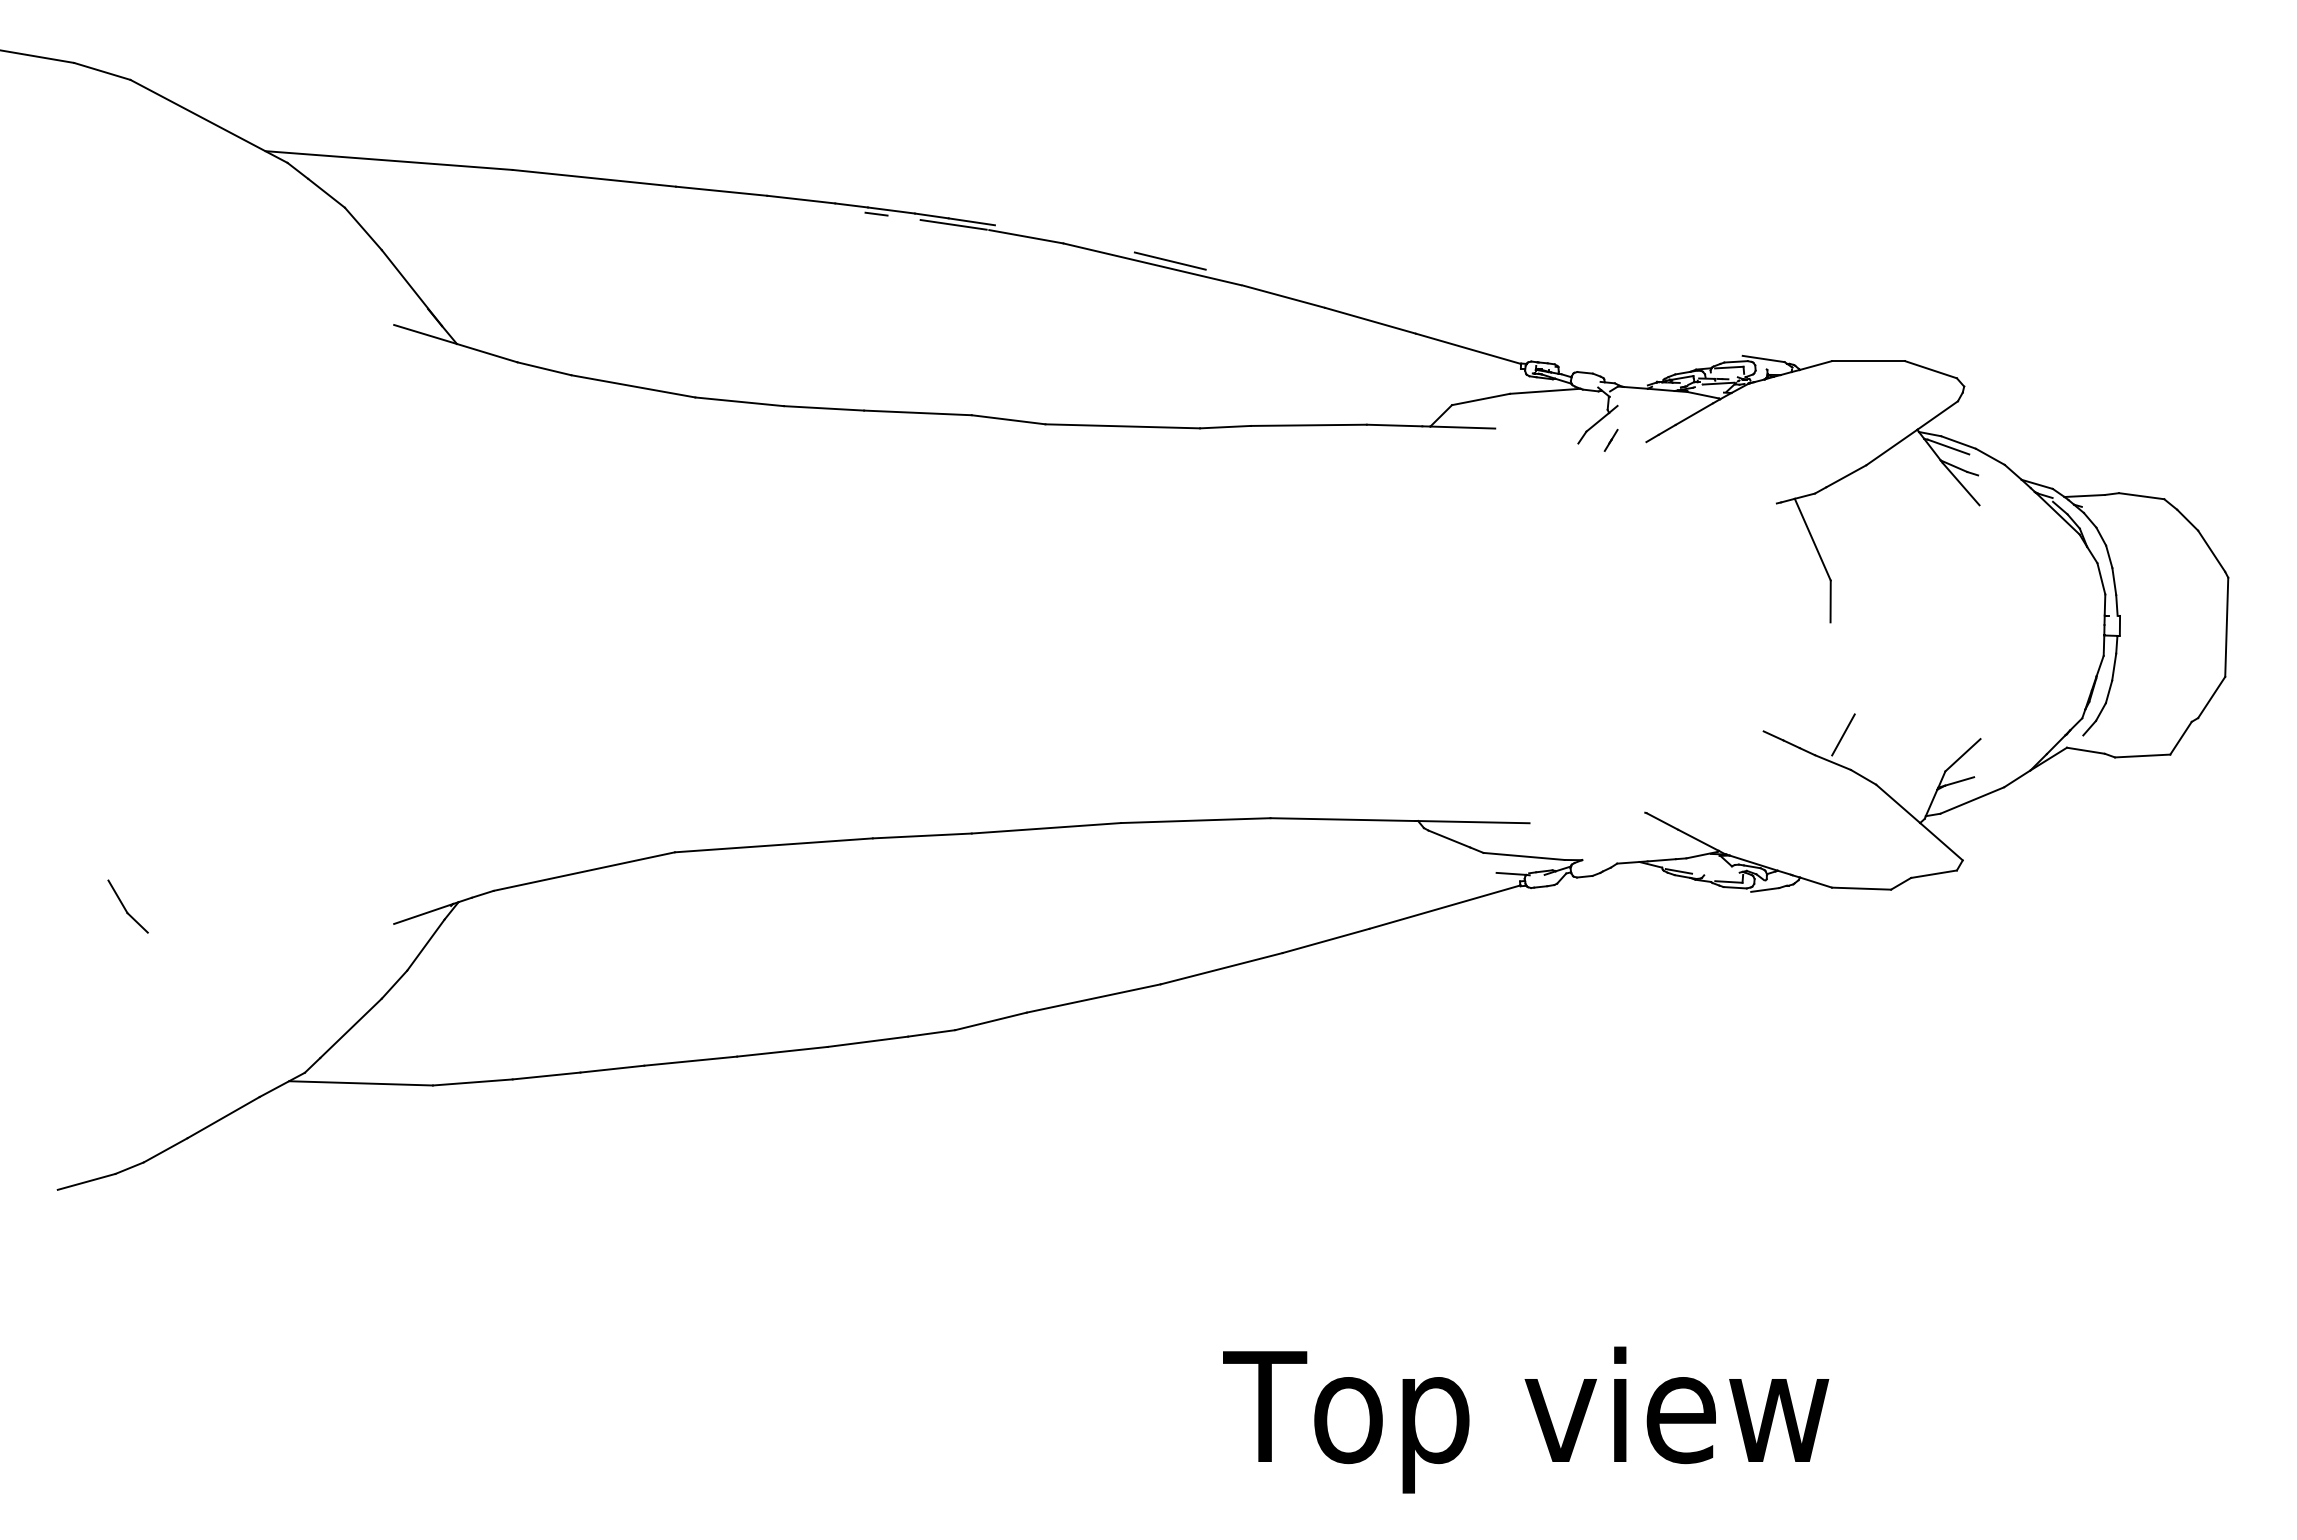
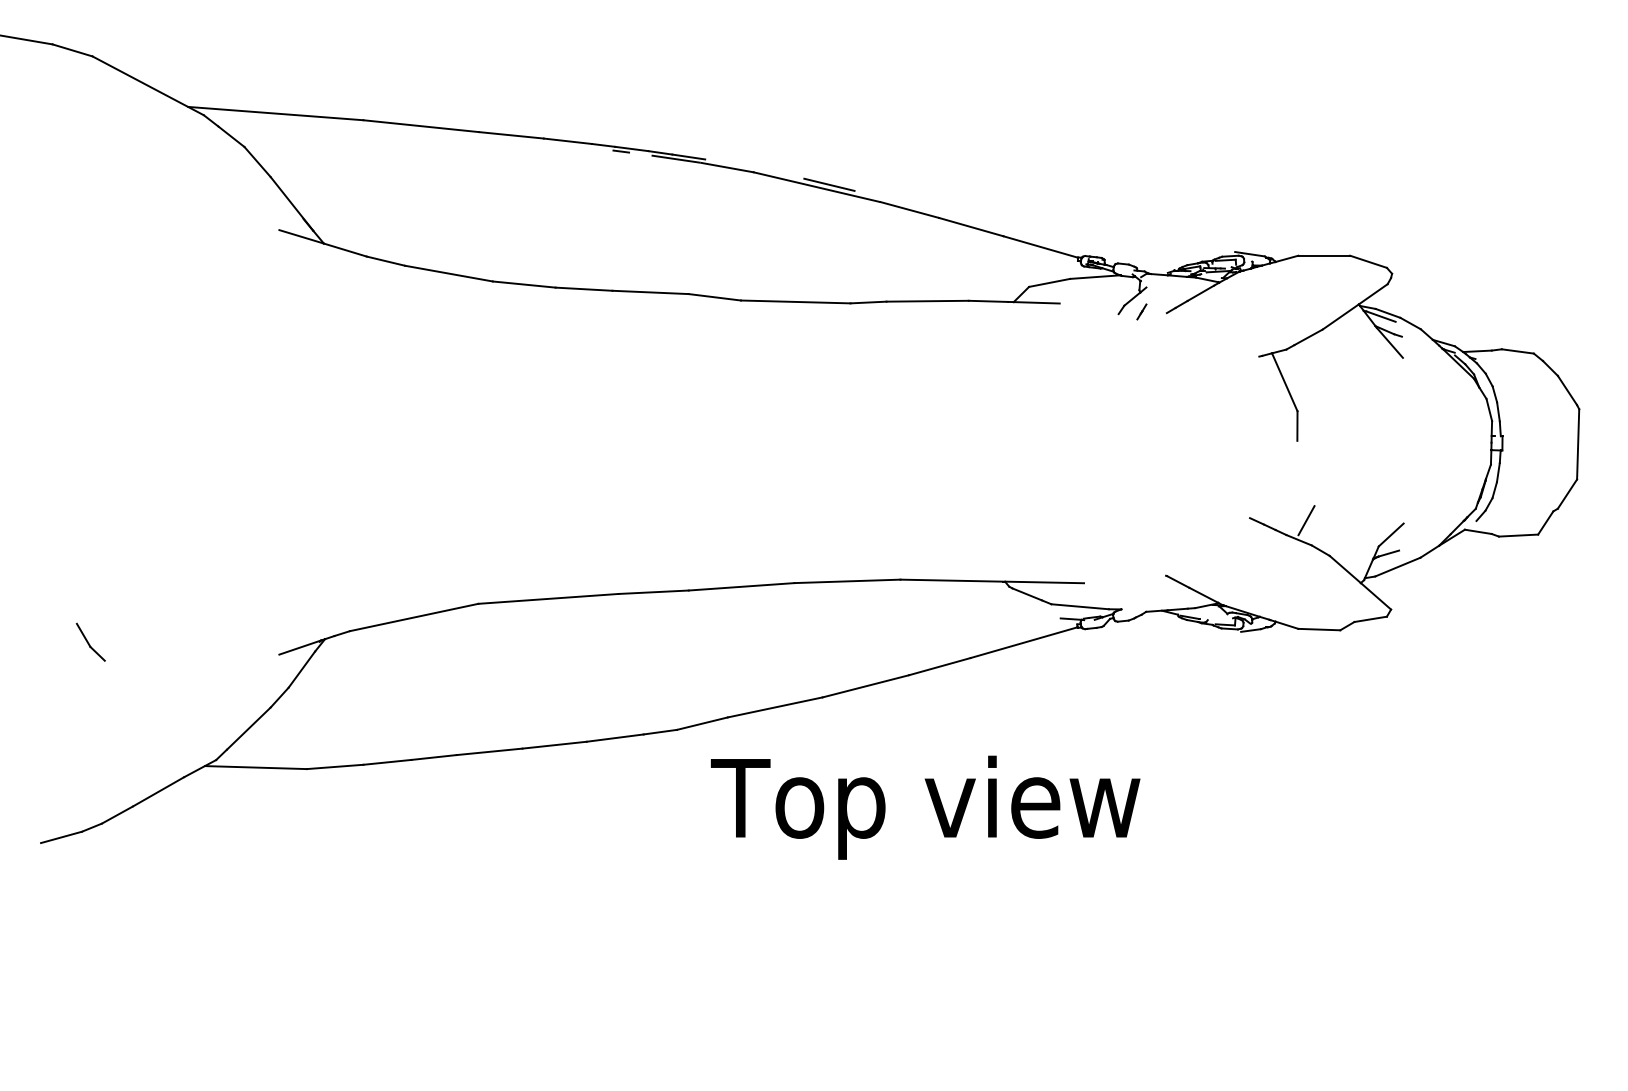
text: (1526, 1419) -> (925, 807), moved

